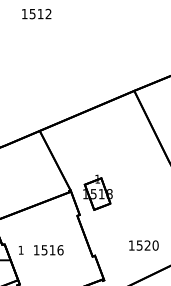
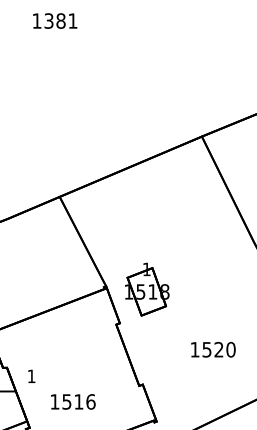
text: (40, 13) -> (60, 20), 1512 -> 1381
text: (143, 245) -> (212, 349), moved
text: (48, 250) -> (72, 402), moved

